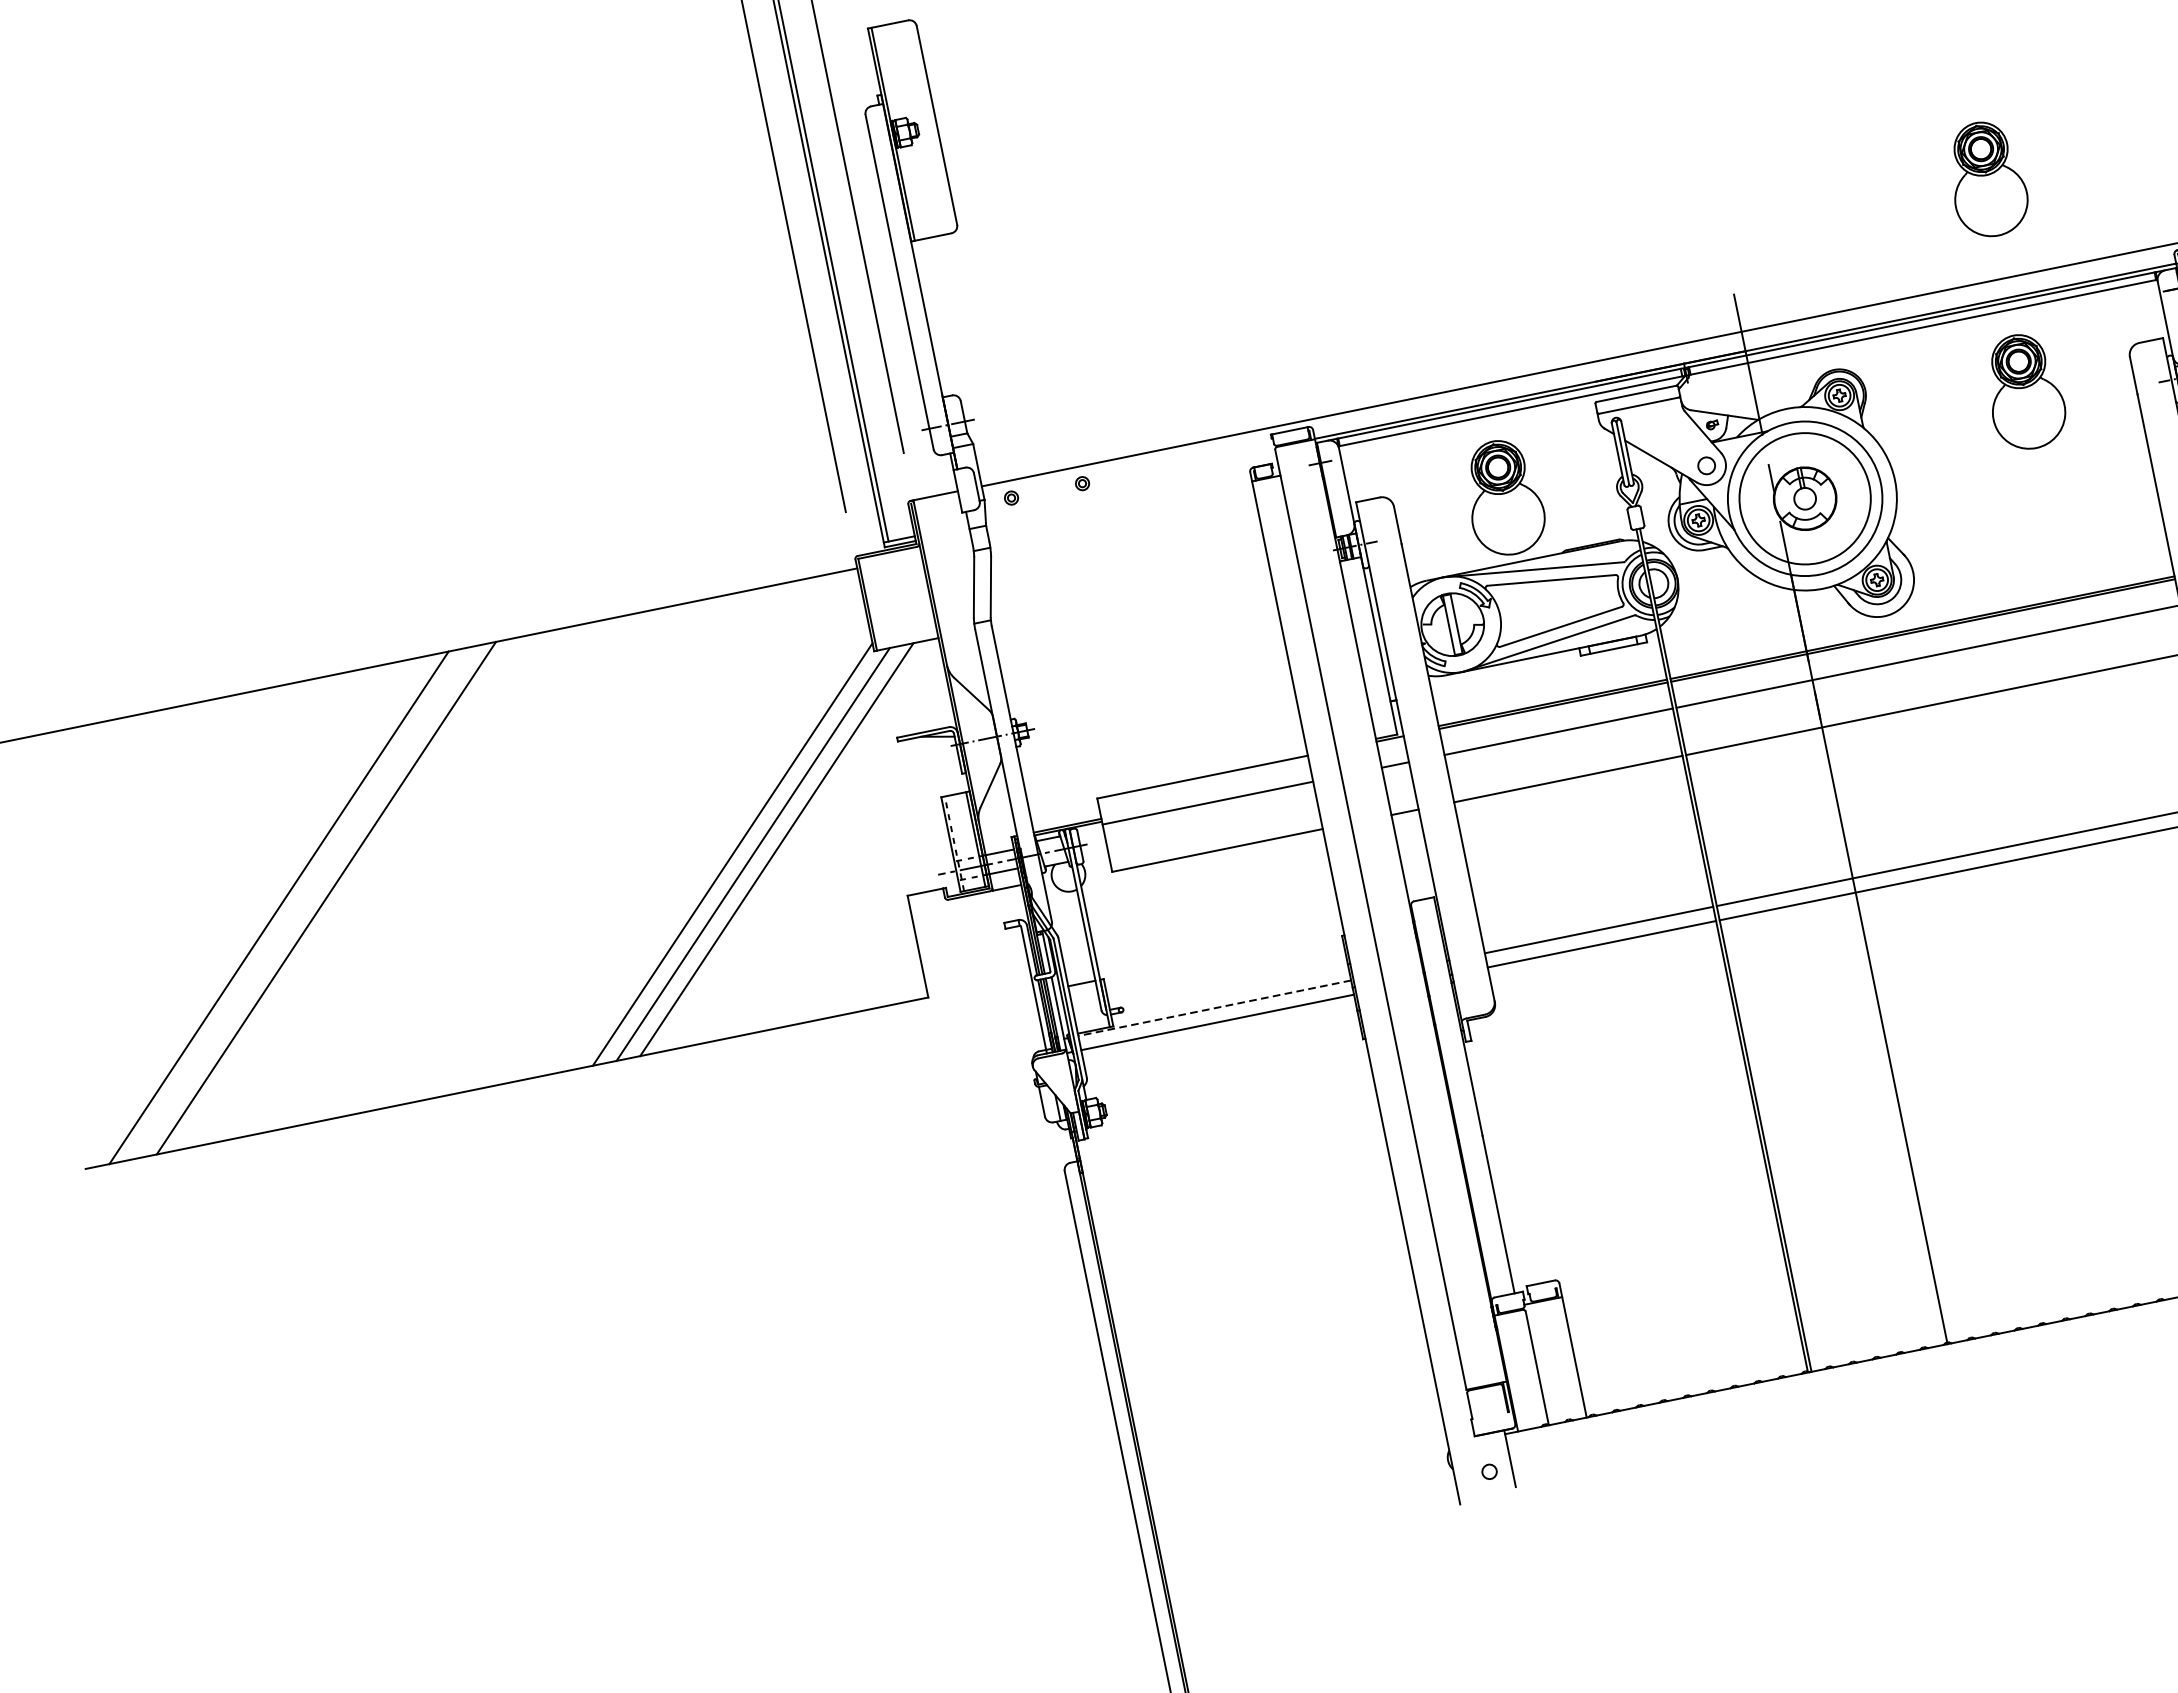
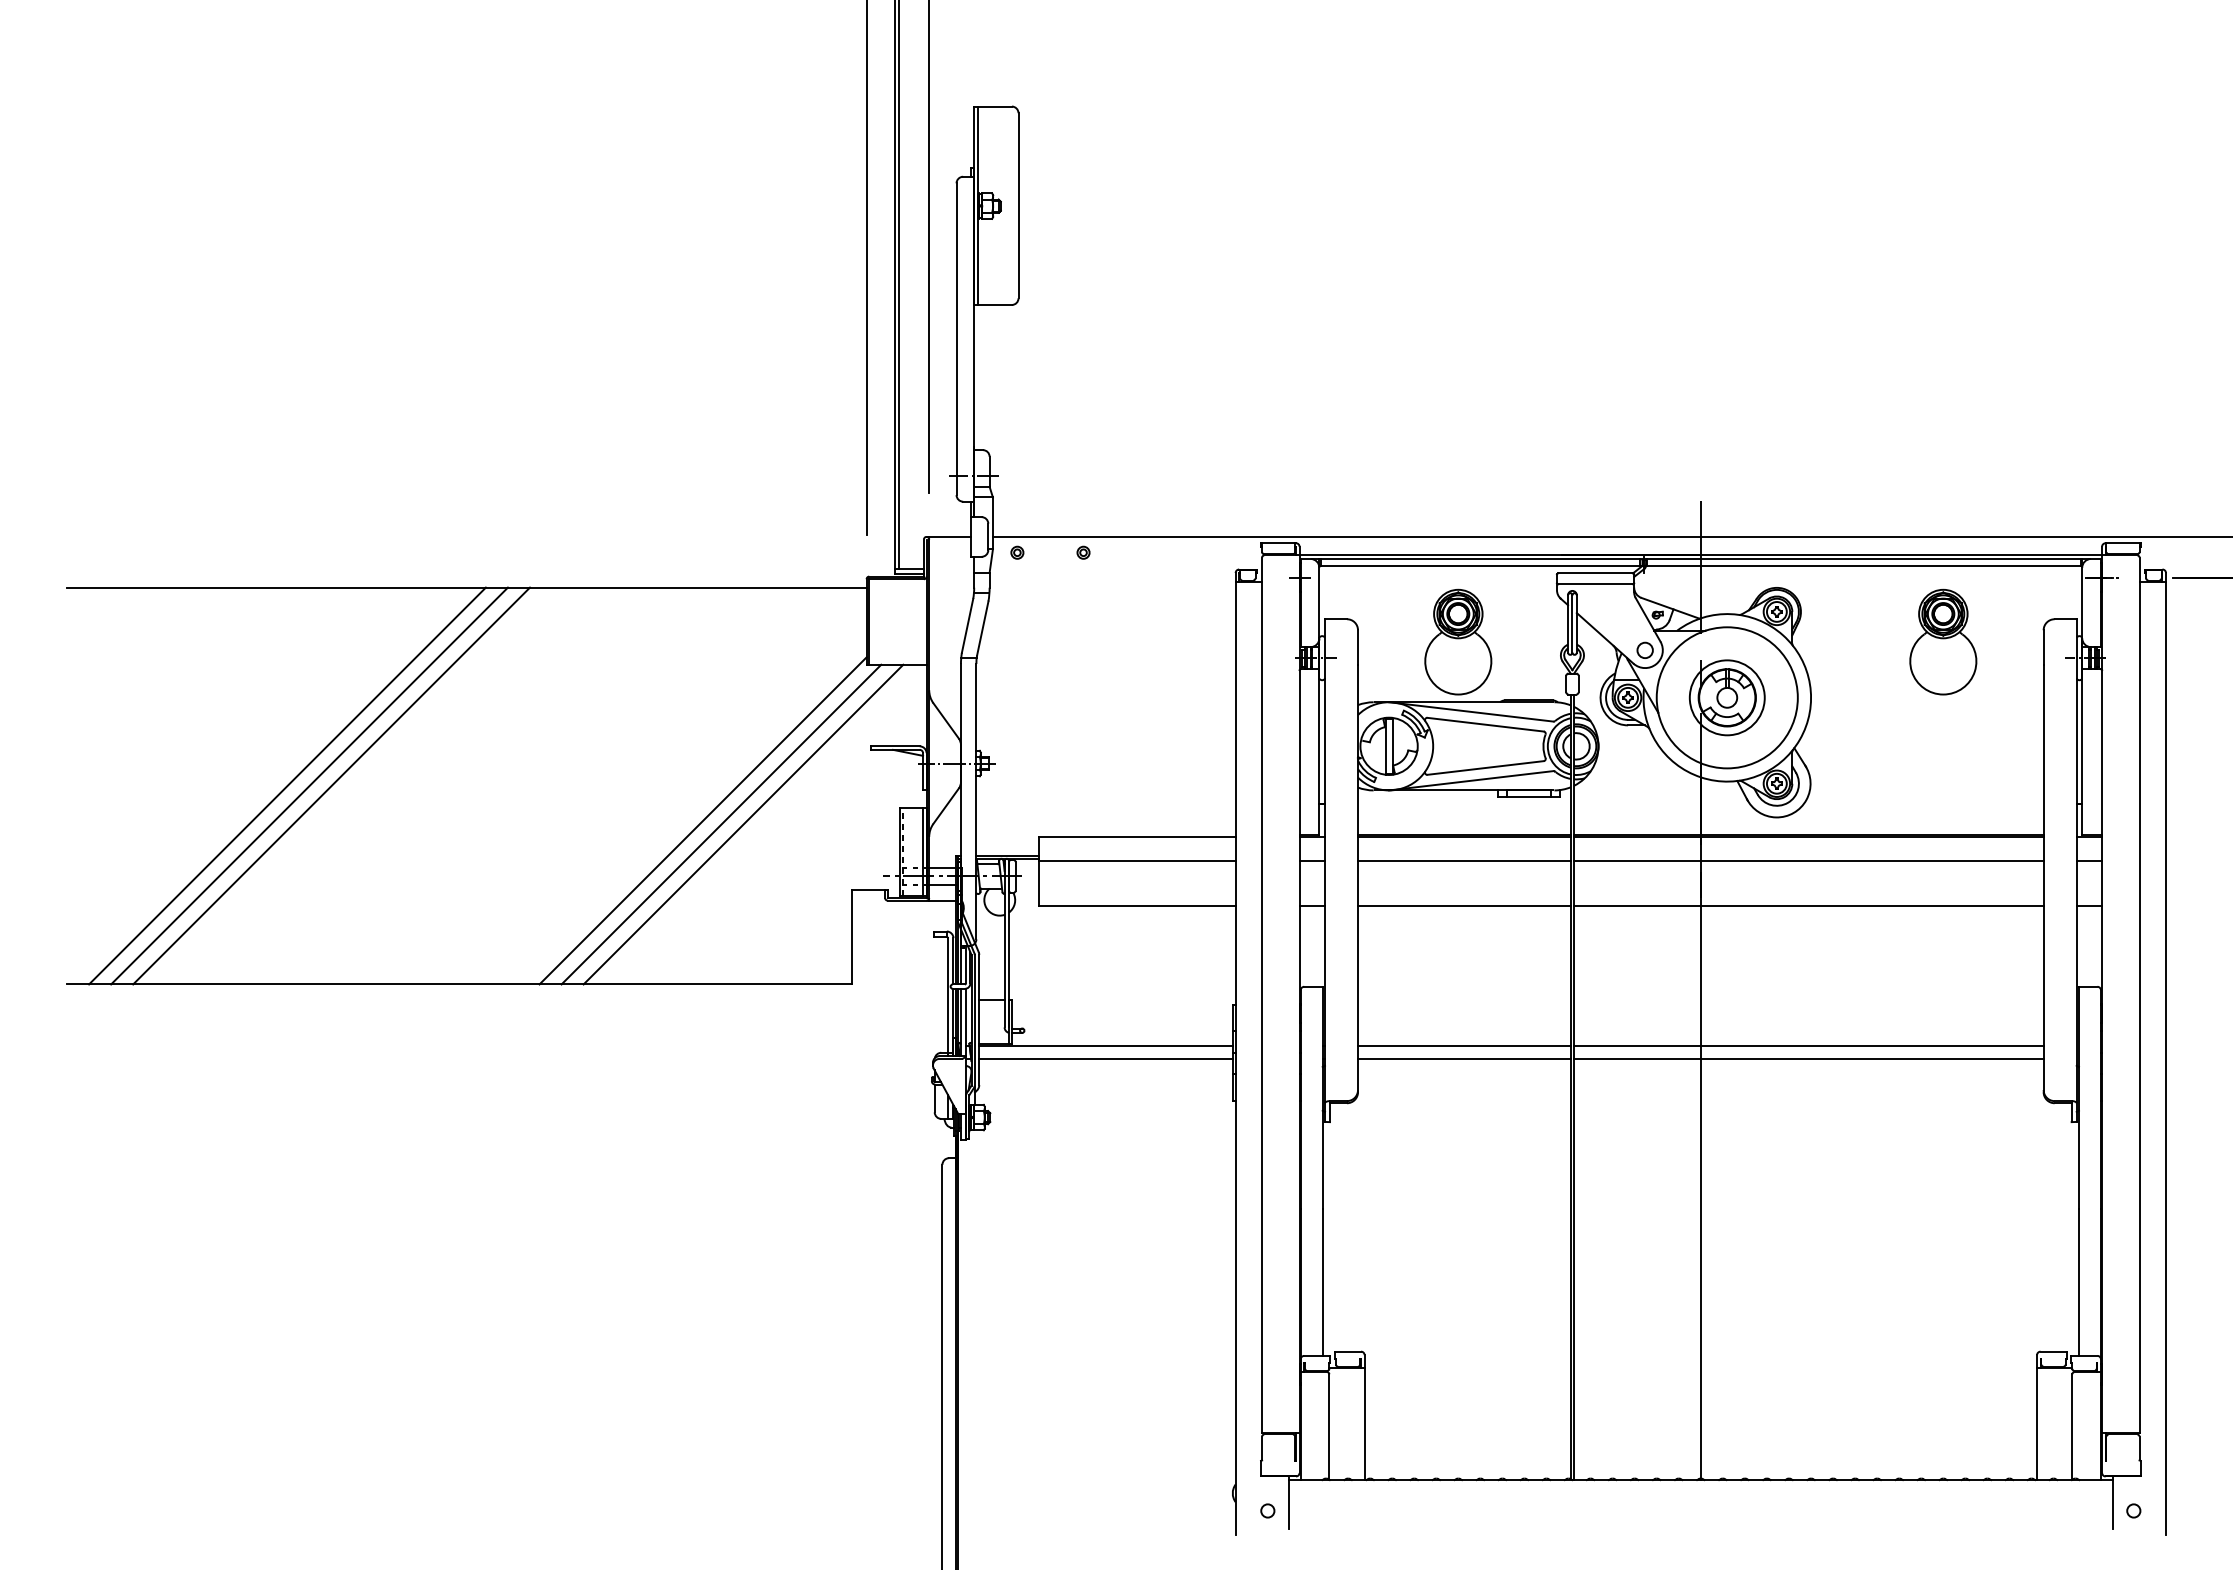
part: (1987, 178) -> (1948, 444), removed
circle: (1804, 498) -> (1726, 697), size x0.62
line: (302, 902) -> (309, 785), added
line: (1213, 1008) -> (1105, 1046), dashed -> solid

